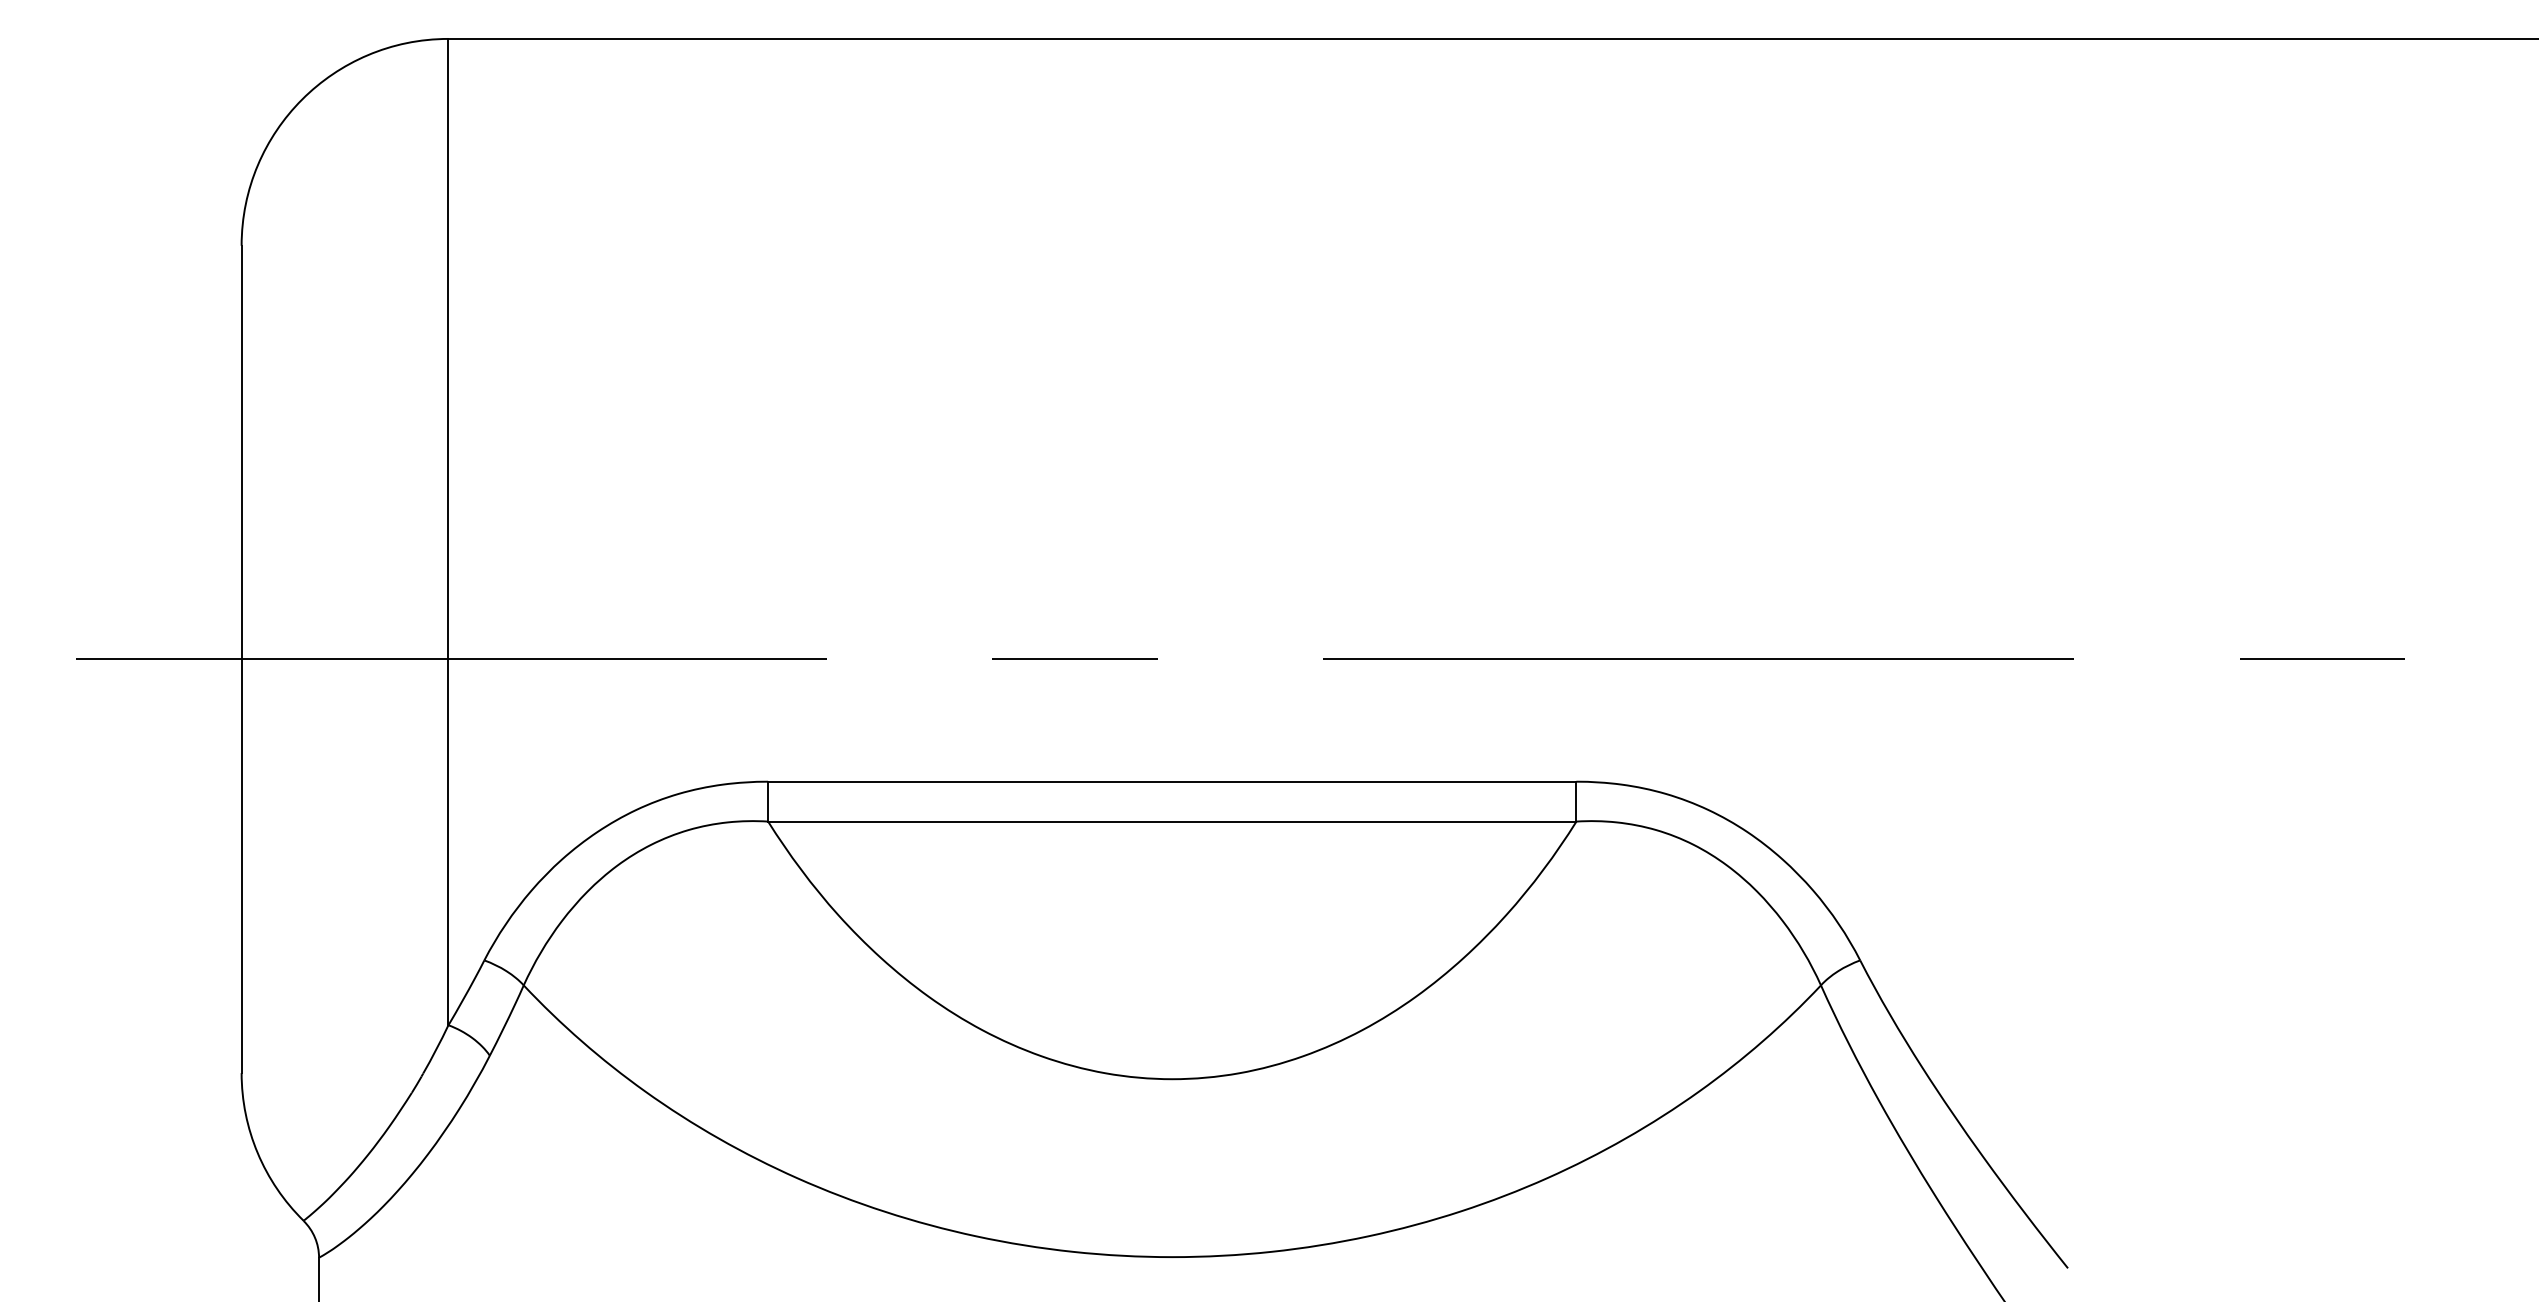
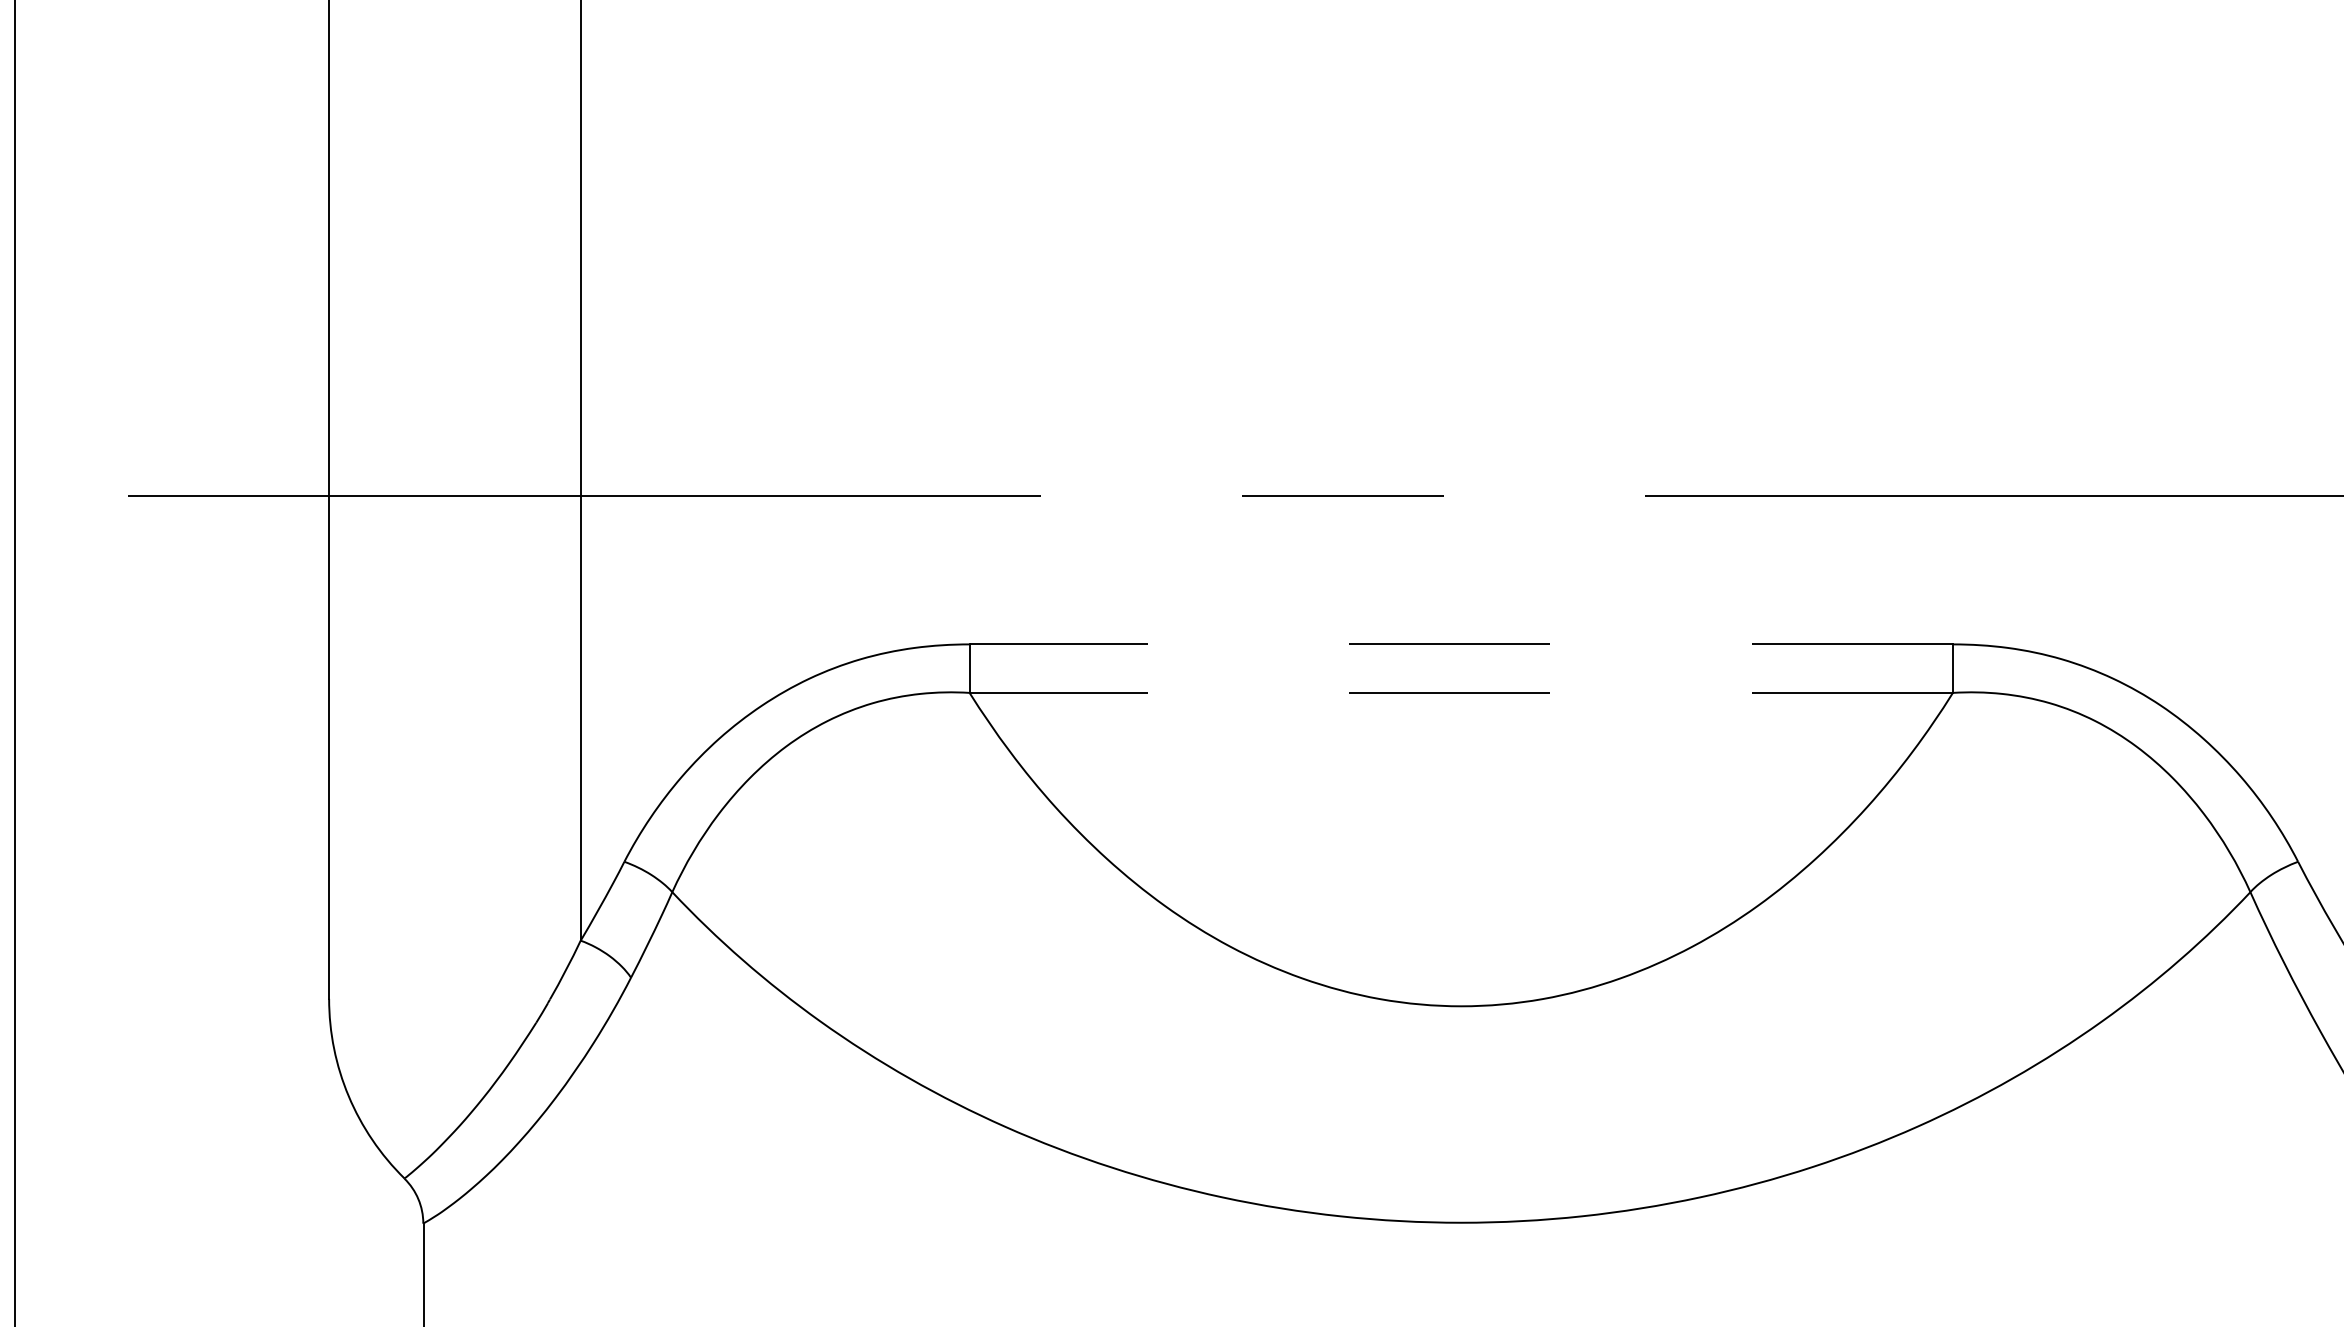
line: (1171, 781) -> (1460, 644), solid -> dashed
line: (1171, 821) -> (1460, 692), solid -> dashed

